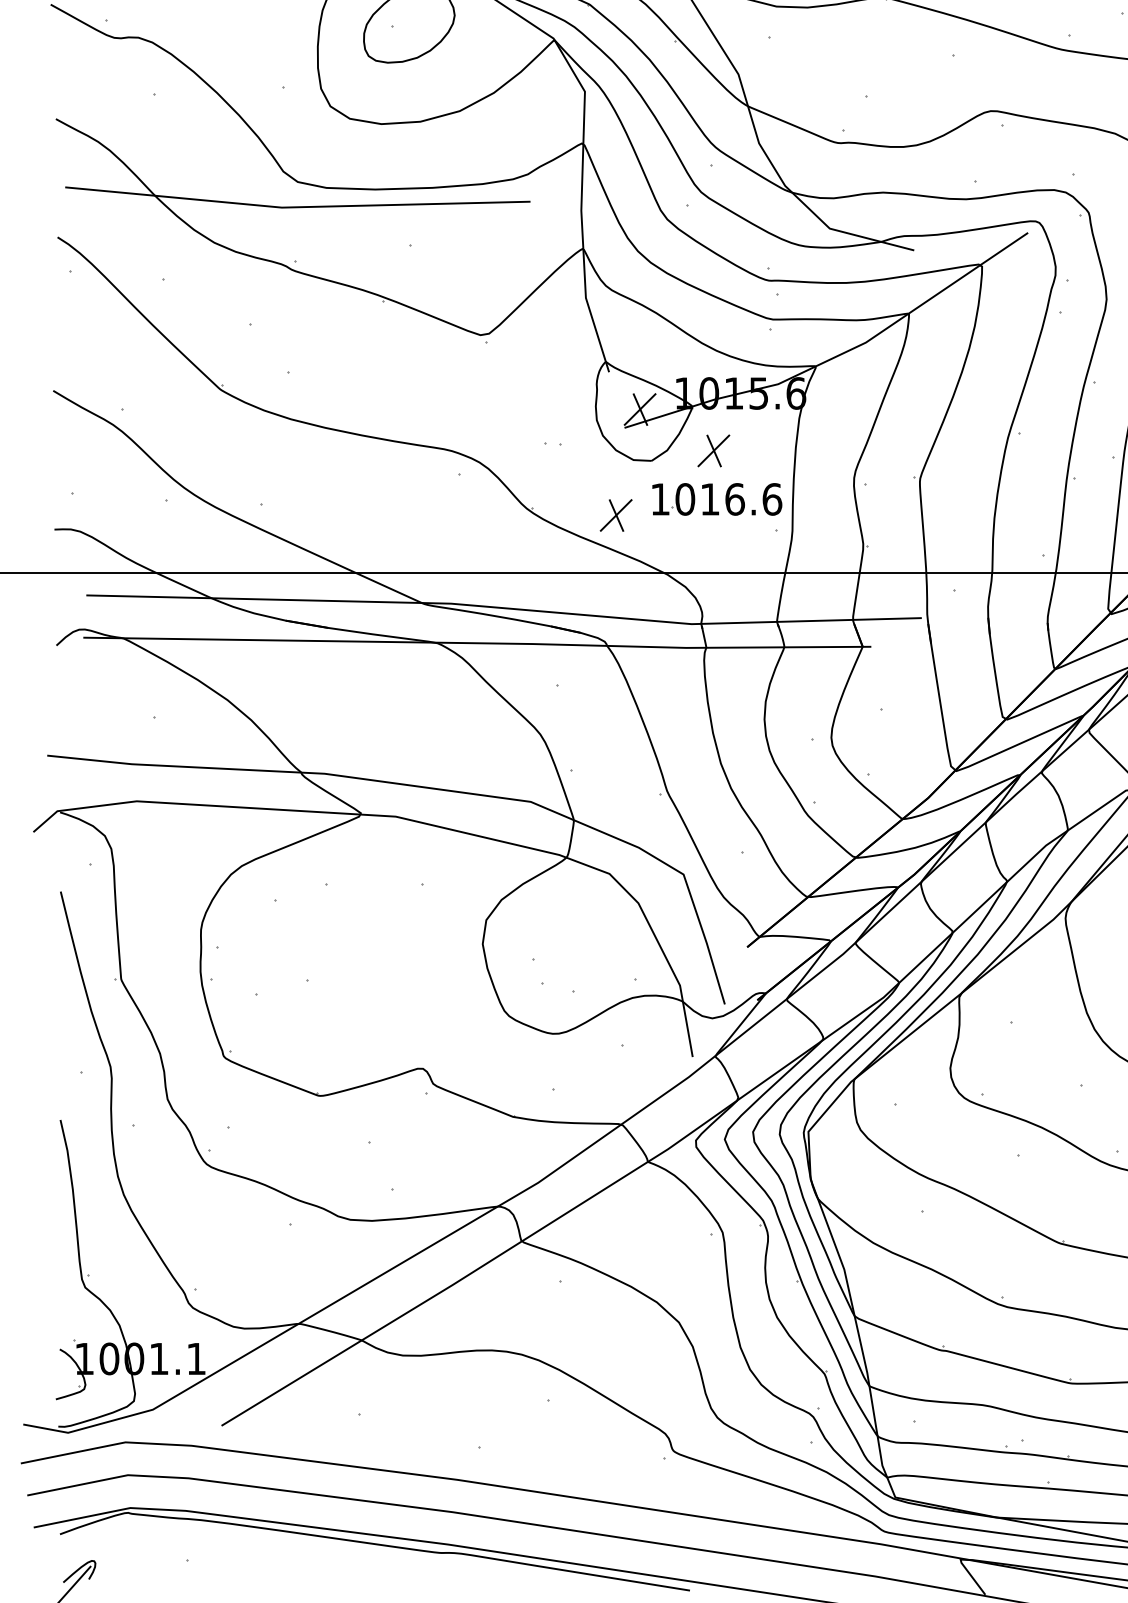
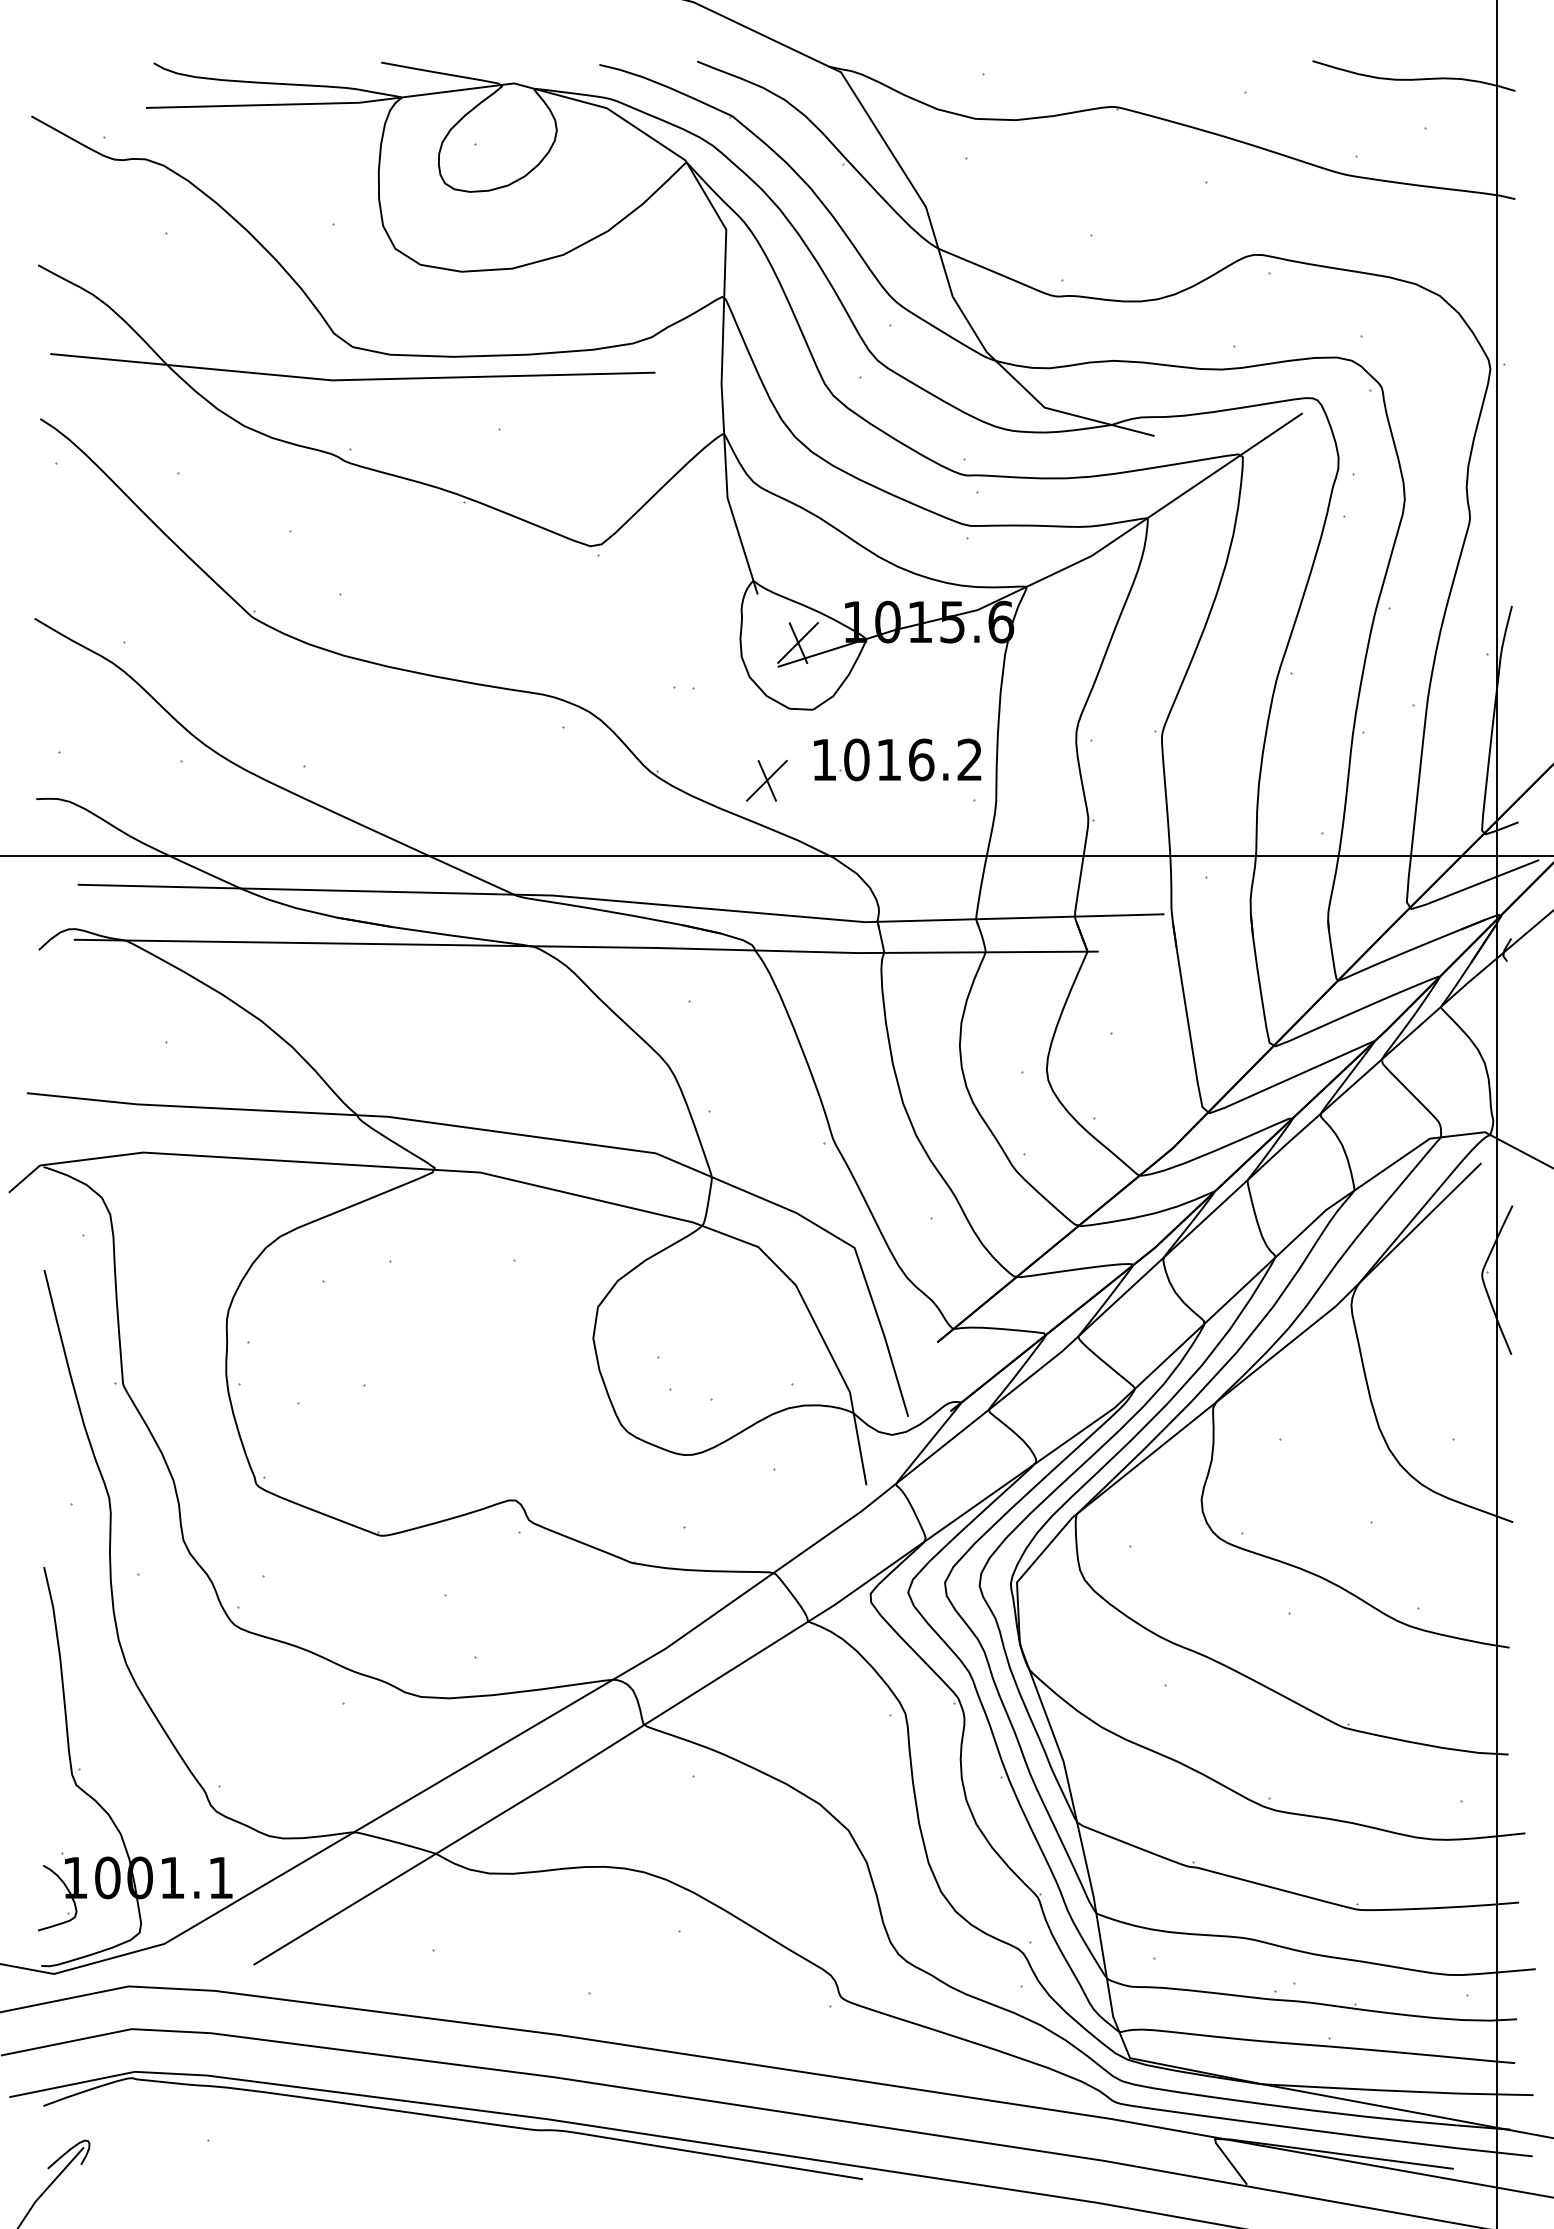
part: (713, 450) -> (893, 696), removed
text: (771, 499) -> (969, 759), 1016.6 -> 1016.2

